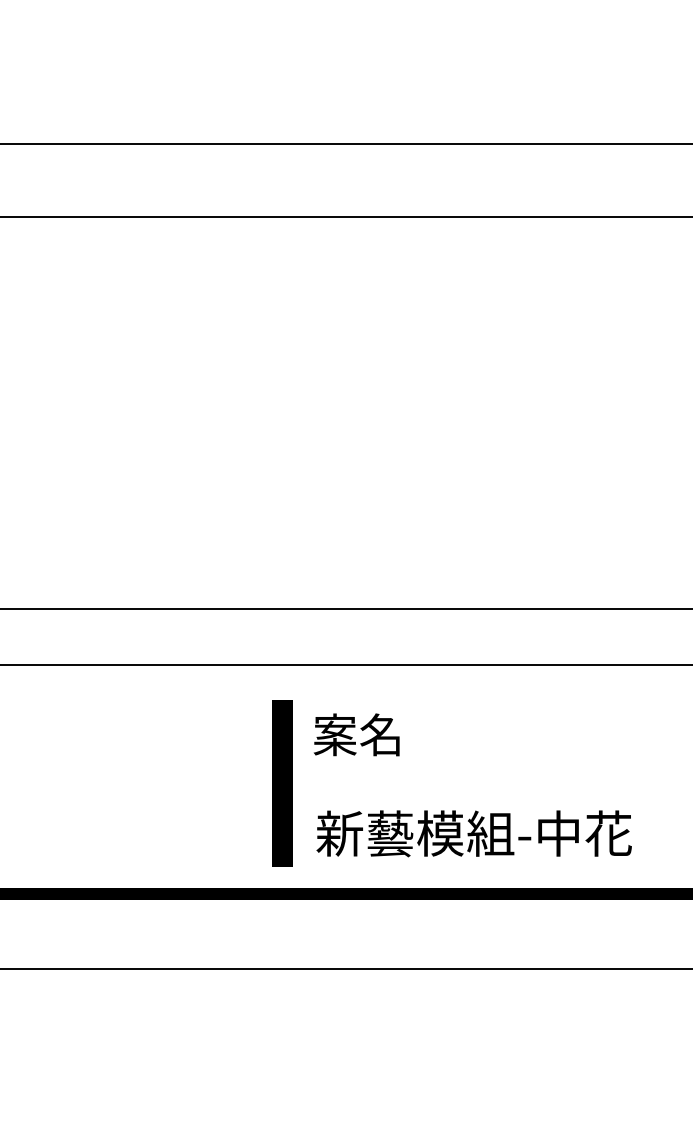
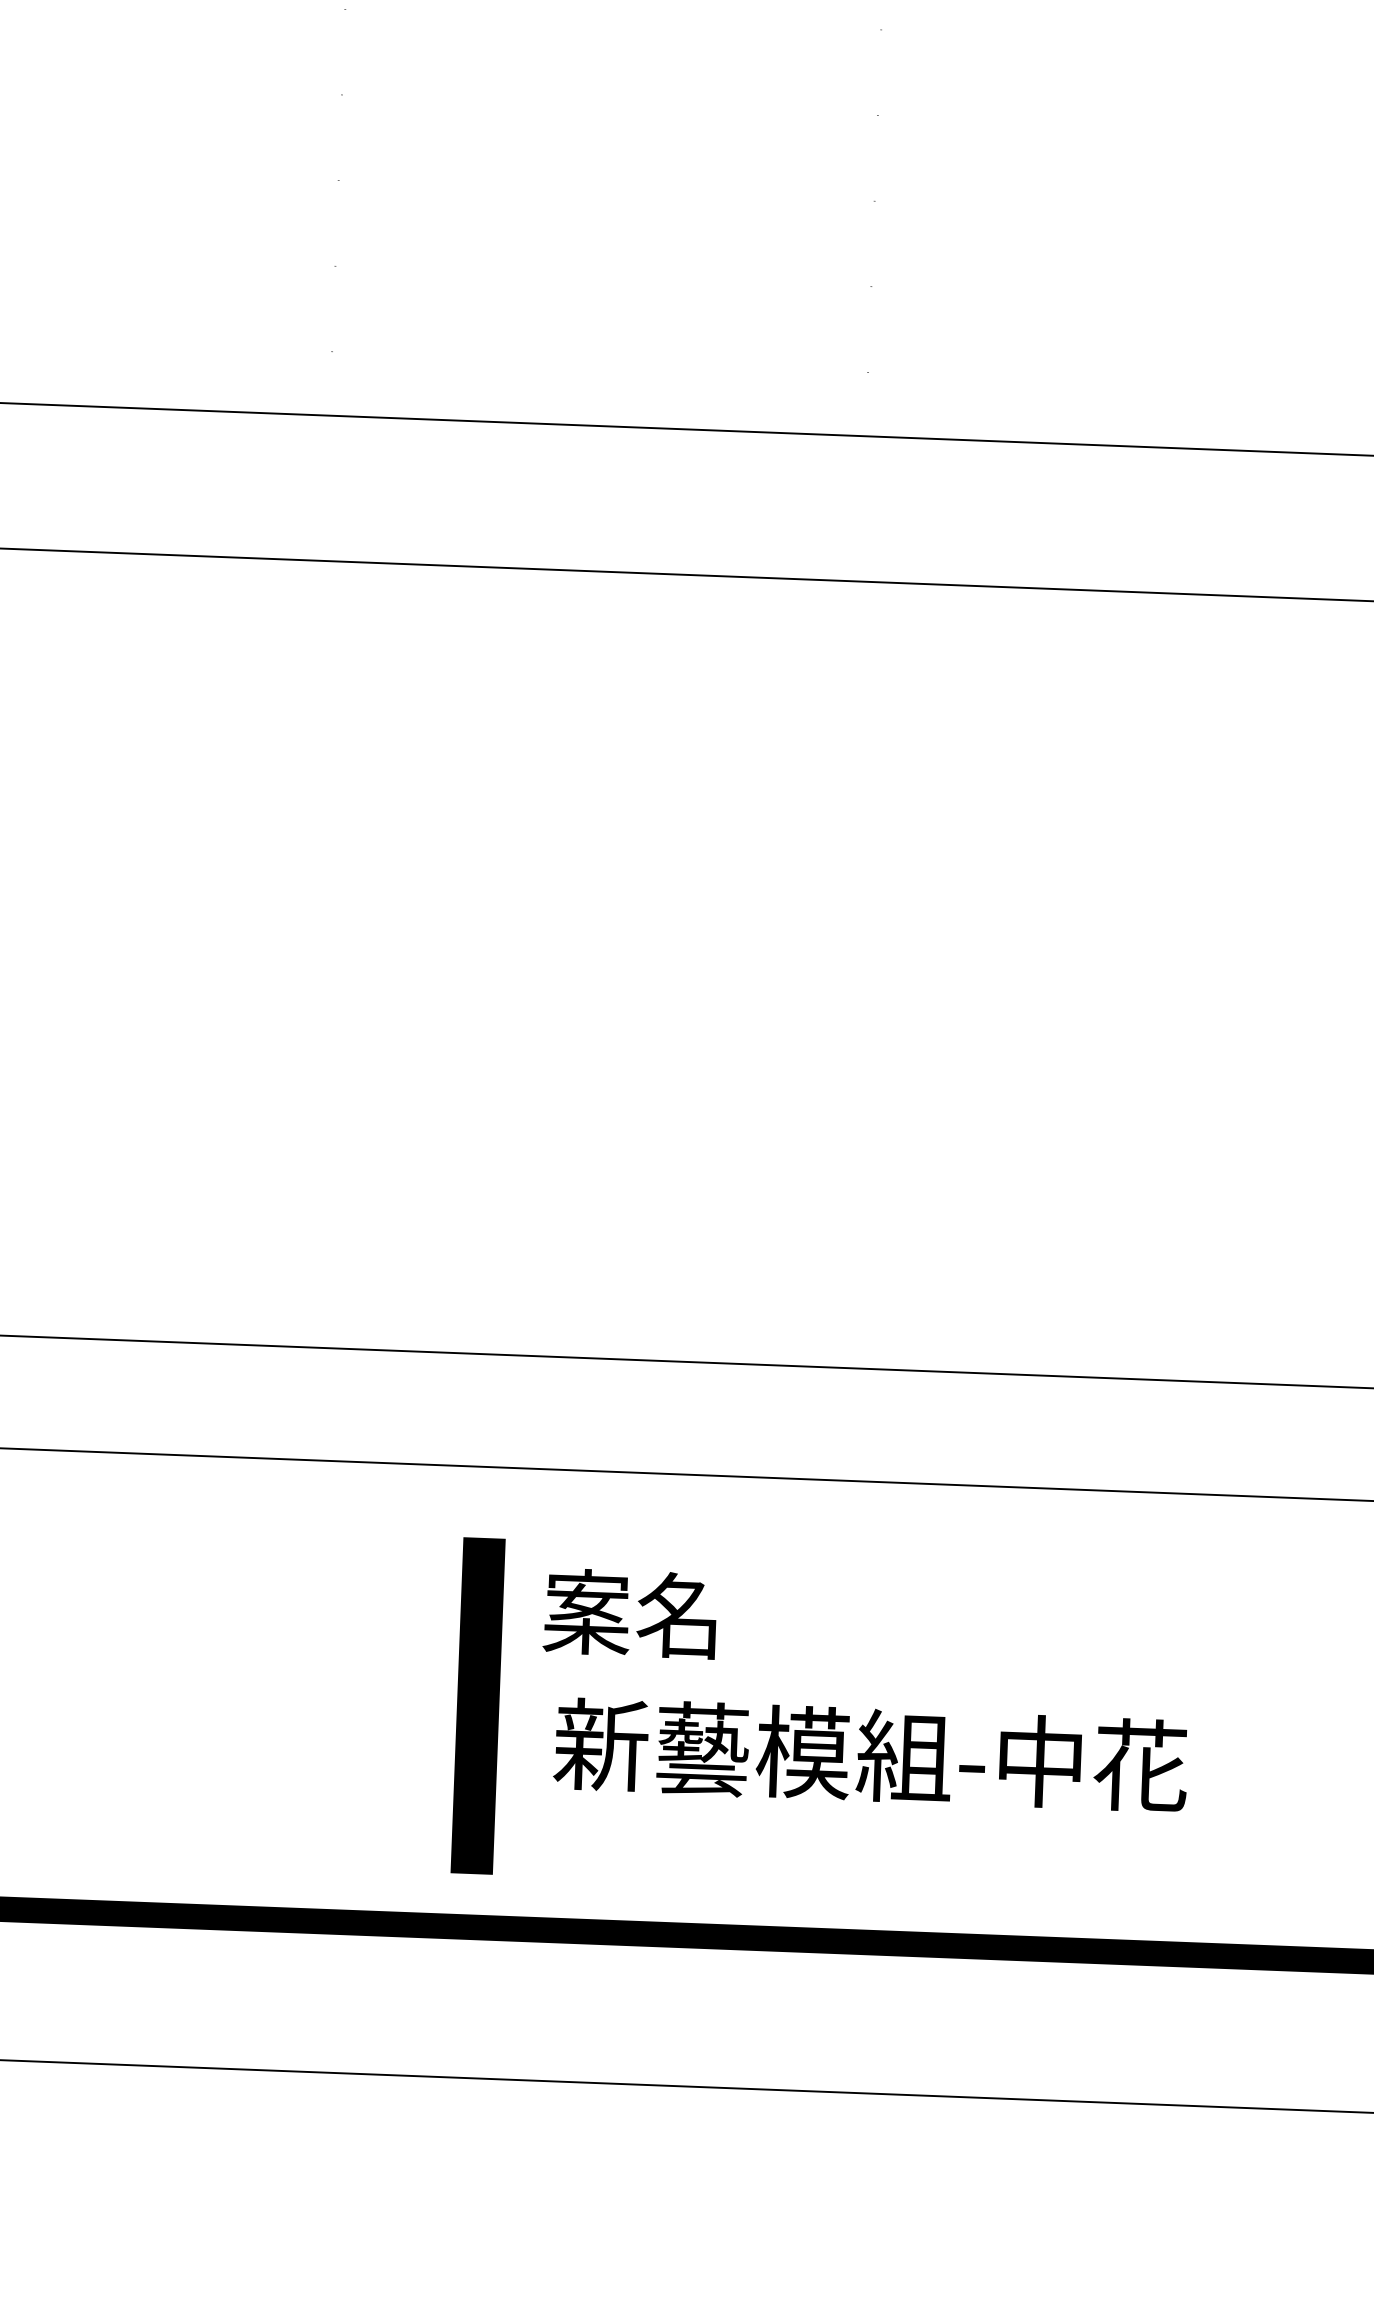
text: (473, 833) -> (869, 1754), moved

